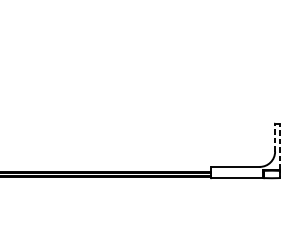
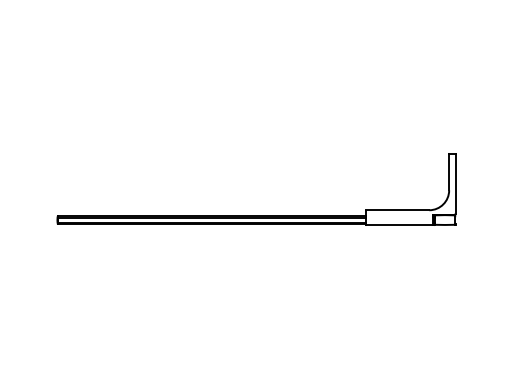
line: (275, 137) -> (449, 171), dashed -> solid
line: (279, 146) -> (455, 183), dashed -> solid

